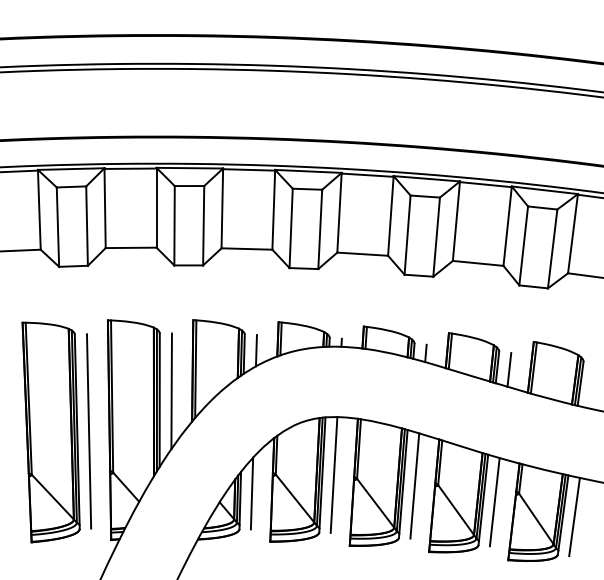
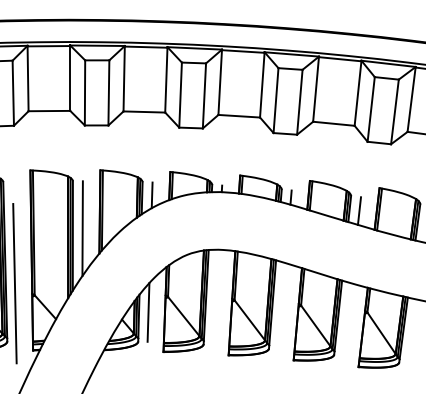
line: (89, 431) -> (15, 283), moved
line: (333, 474) -> (215, 296), removed
line: (414, 485) -> (281, 305), removed
line: (494, 502) -> (347, 319), removed
line: (574, 516) -> (412, 331), removed

